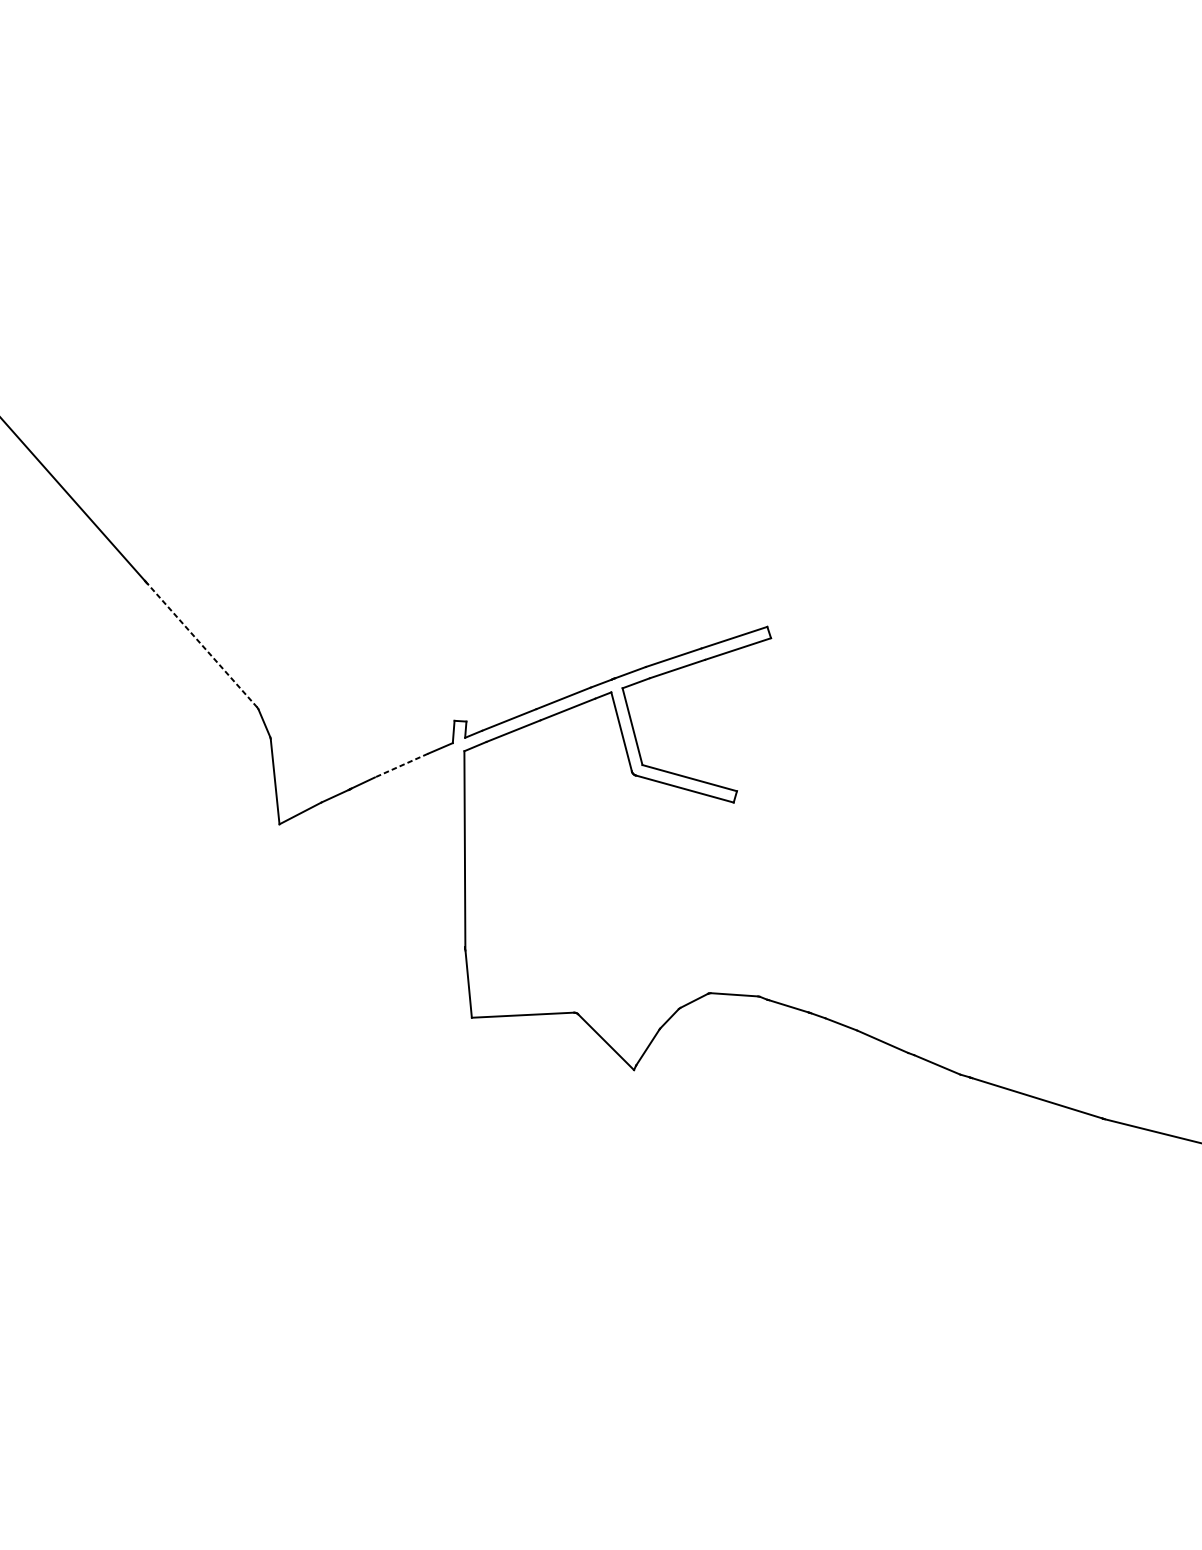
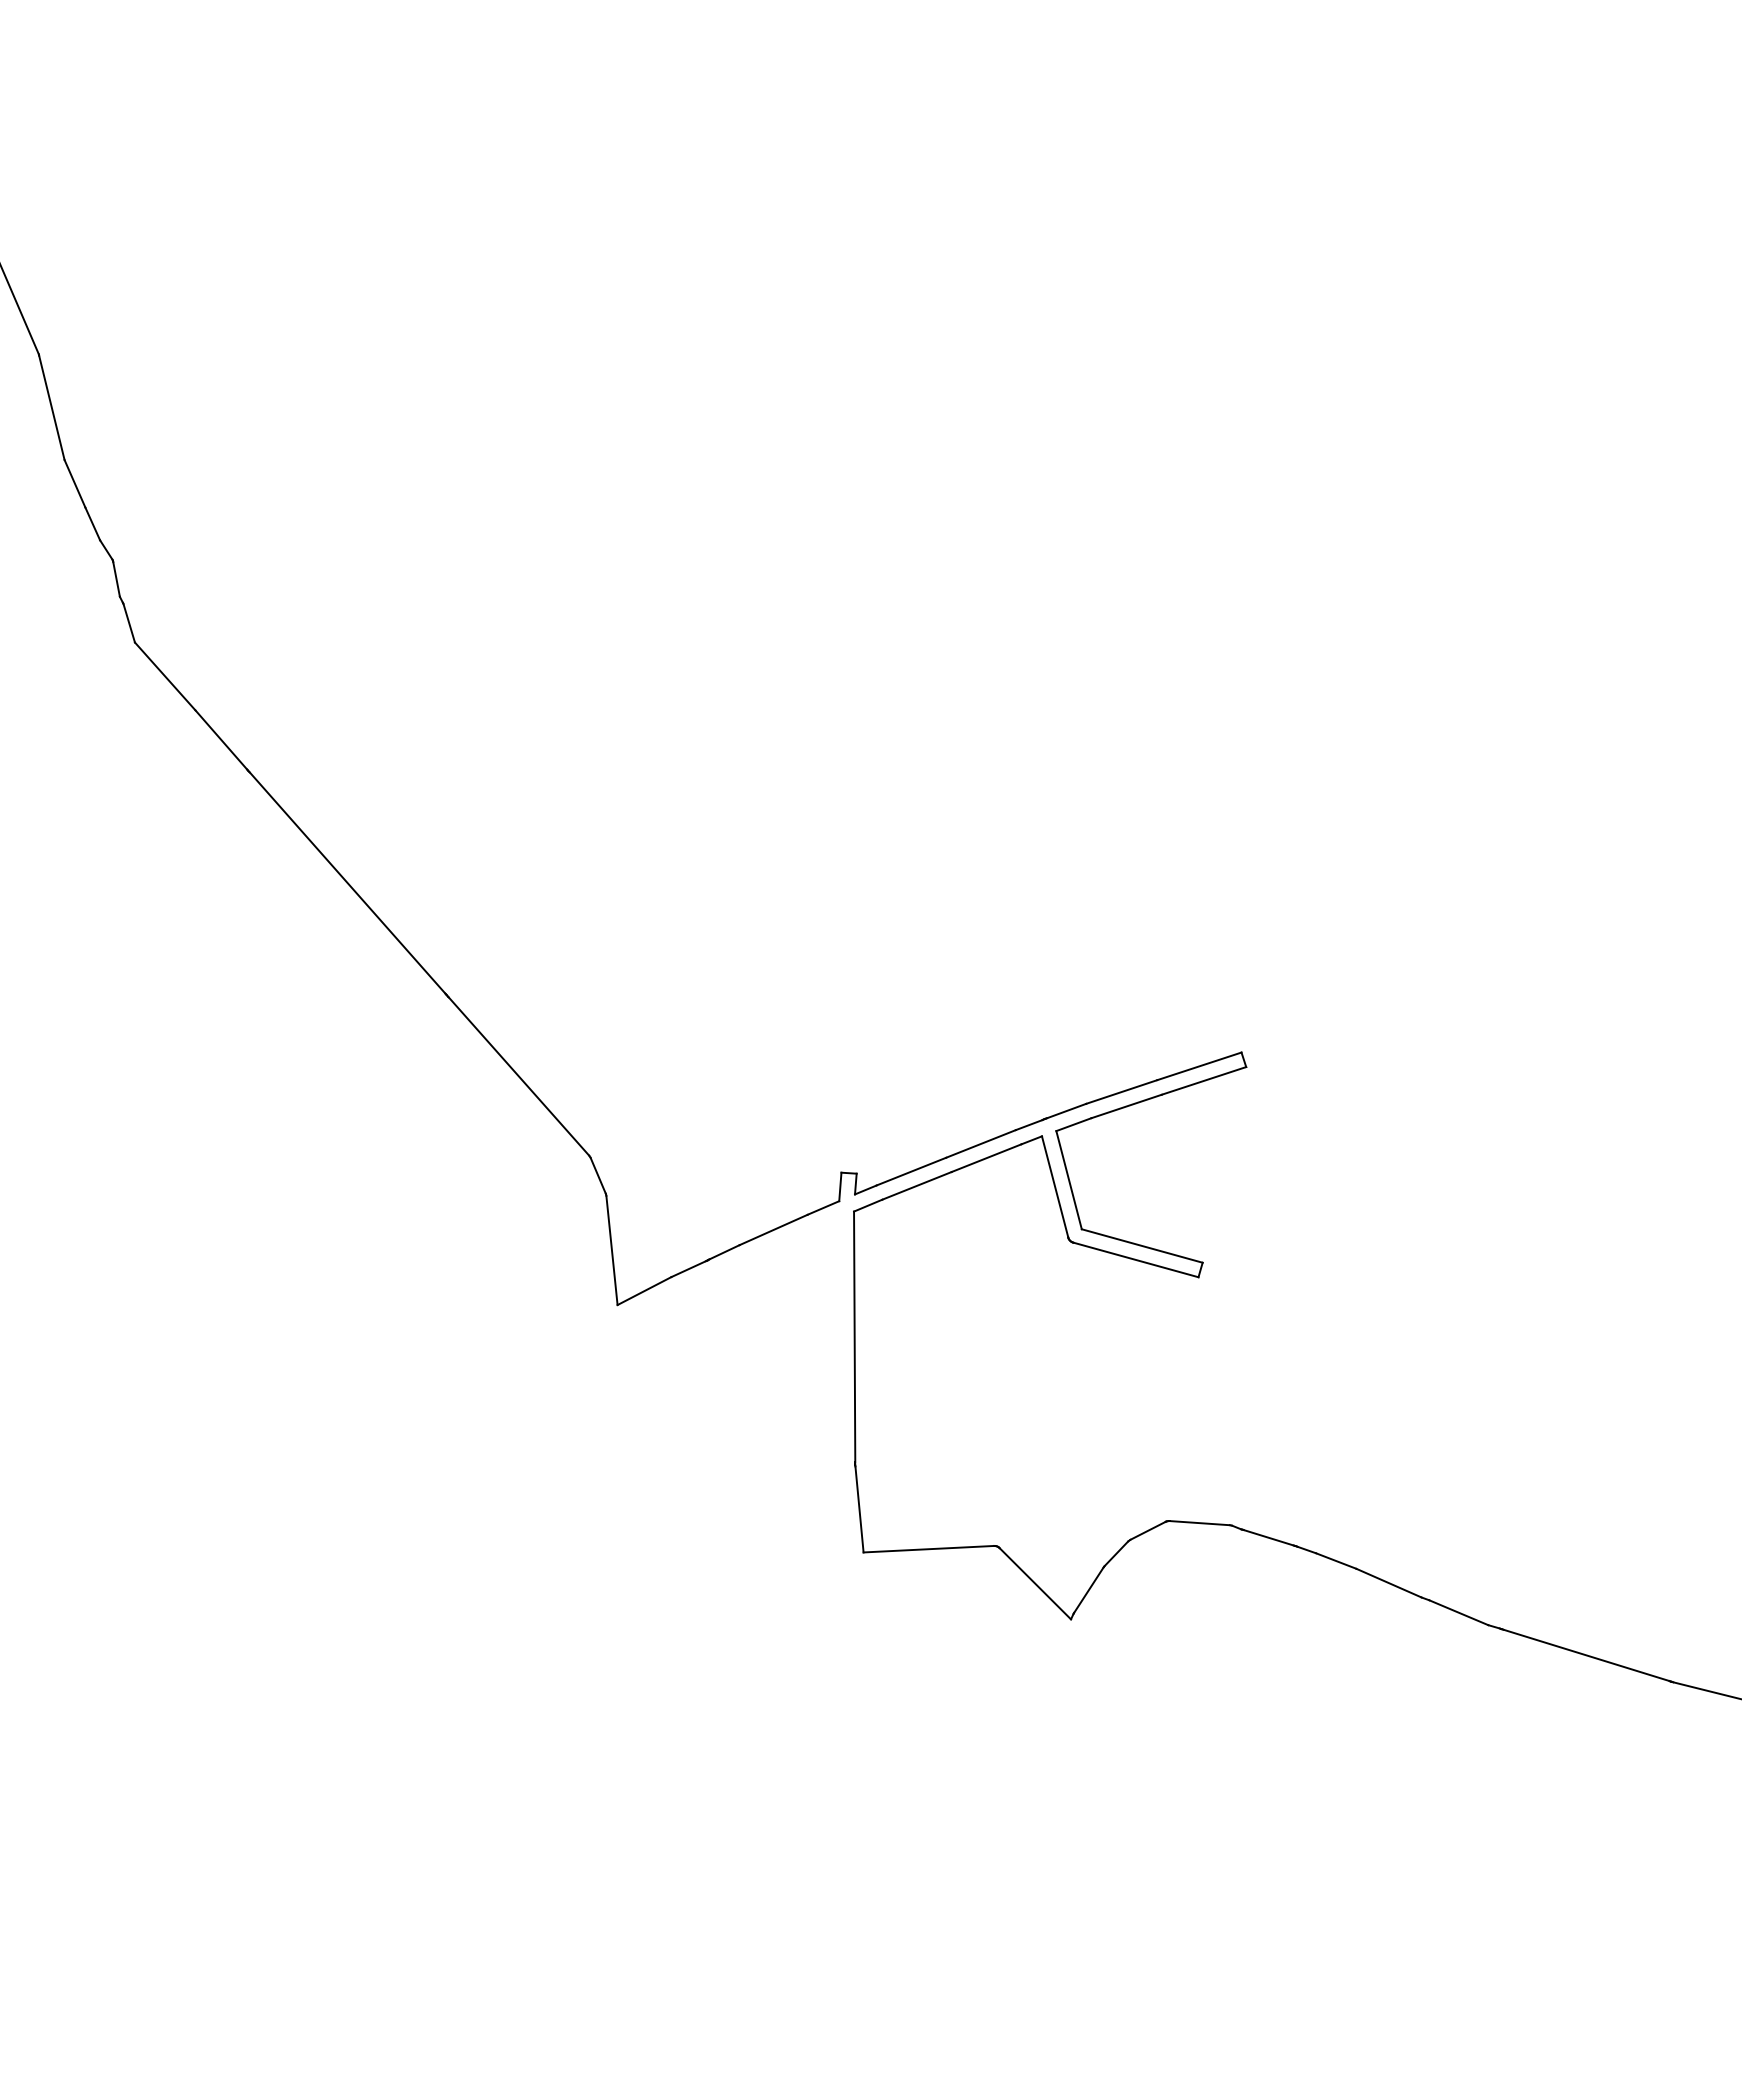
line: (202, 645) -> (518, 1076), dashed -> solid
line: (401, 766) -> (773, 1230), dashed -> solid

